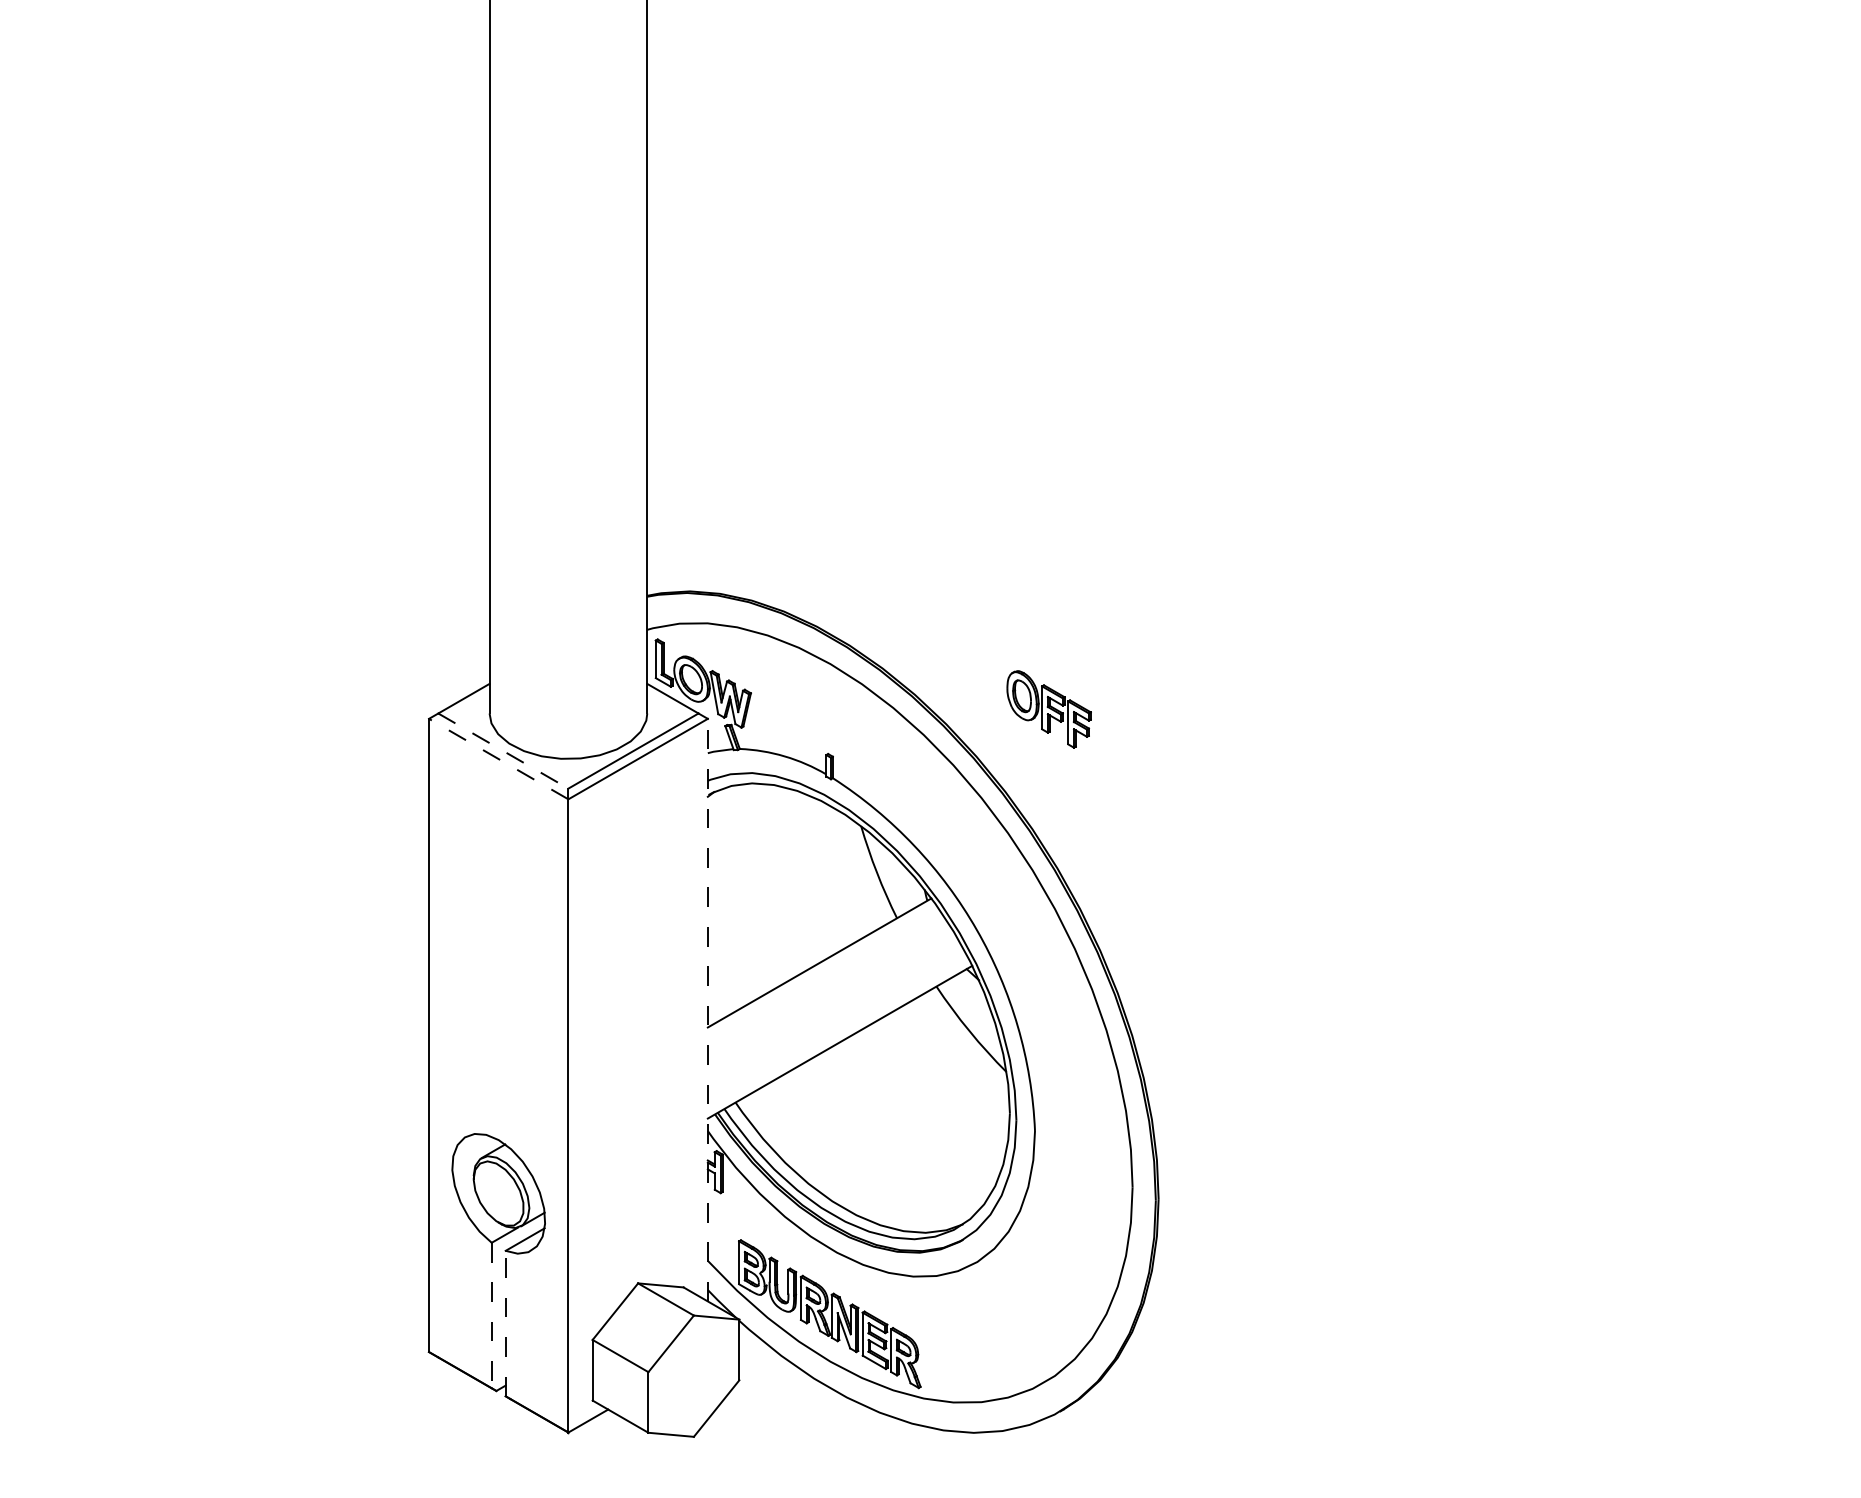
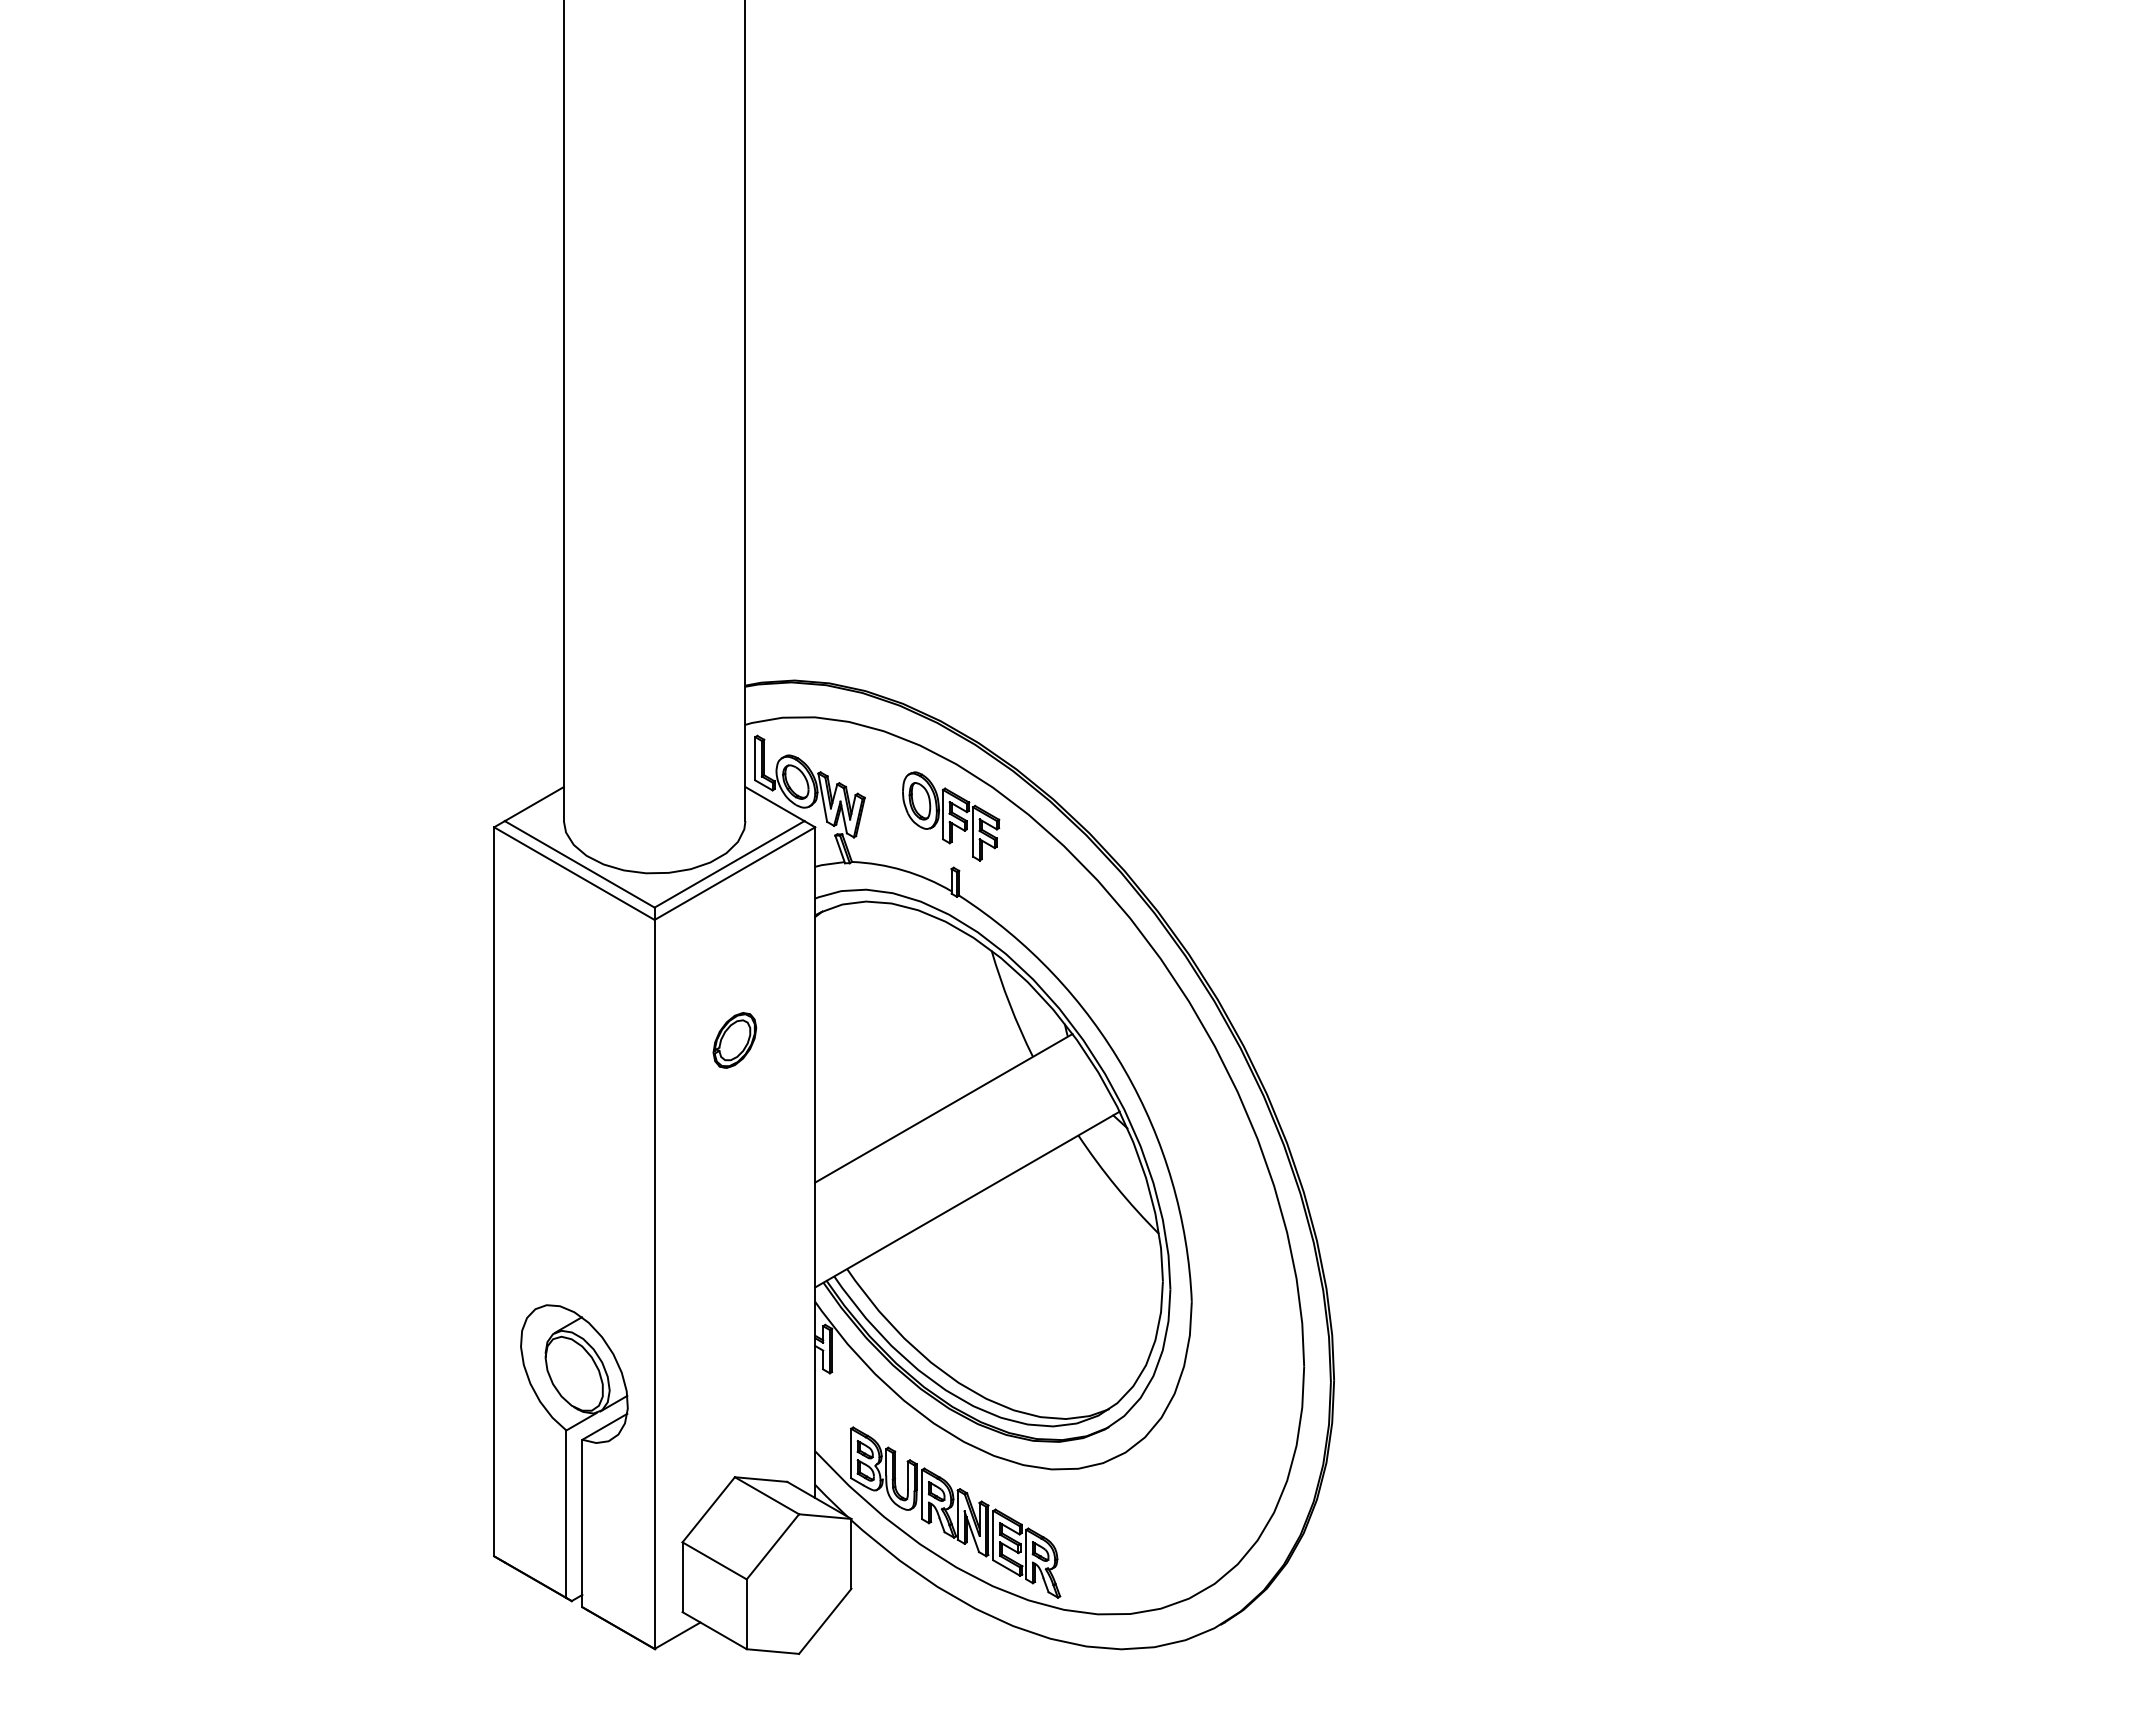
part: (1049, 709) -> (951, 816), moved
line: (504, 751) -> (580, 864), dashed -> solid
line: (498, 758) -> (574, 873), dashed -> solid
part: (637, 904) -> (734, 1040), added
line: (708, 1010) -> (815, 1162), dashed -> solid
line: (491, 1315) -> (566, 1514), dashed -> solid
line: (505, 1323) -> (582, 1523), dashed -> solid

